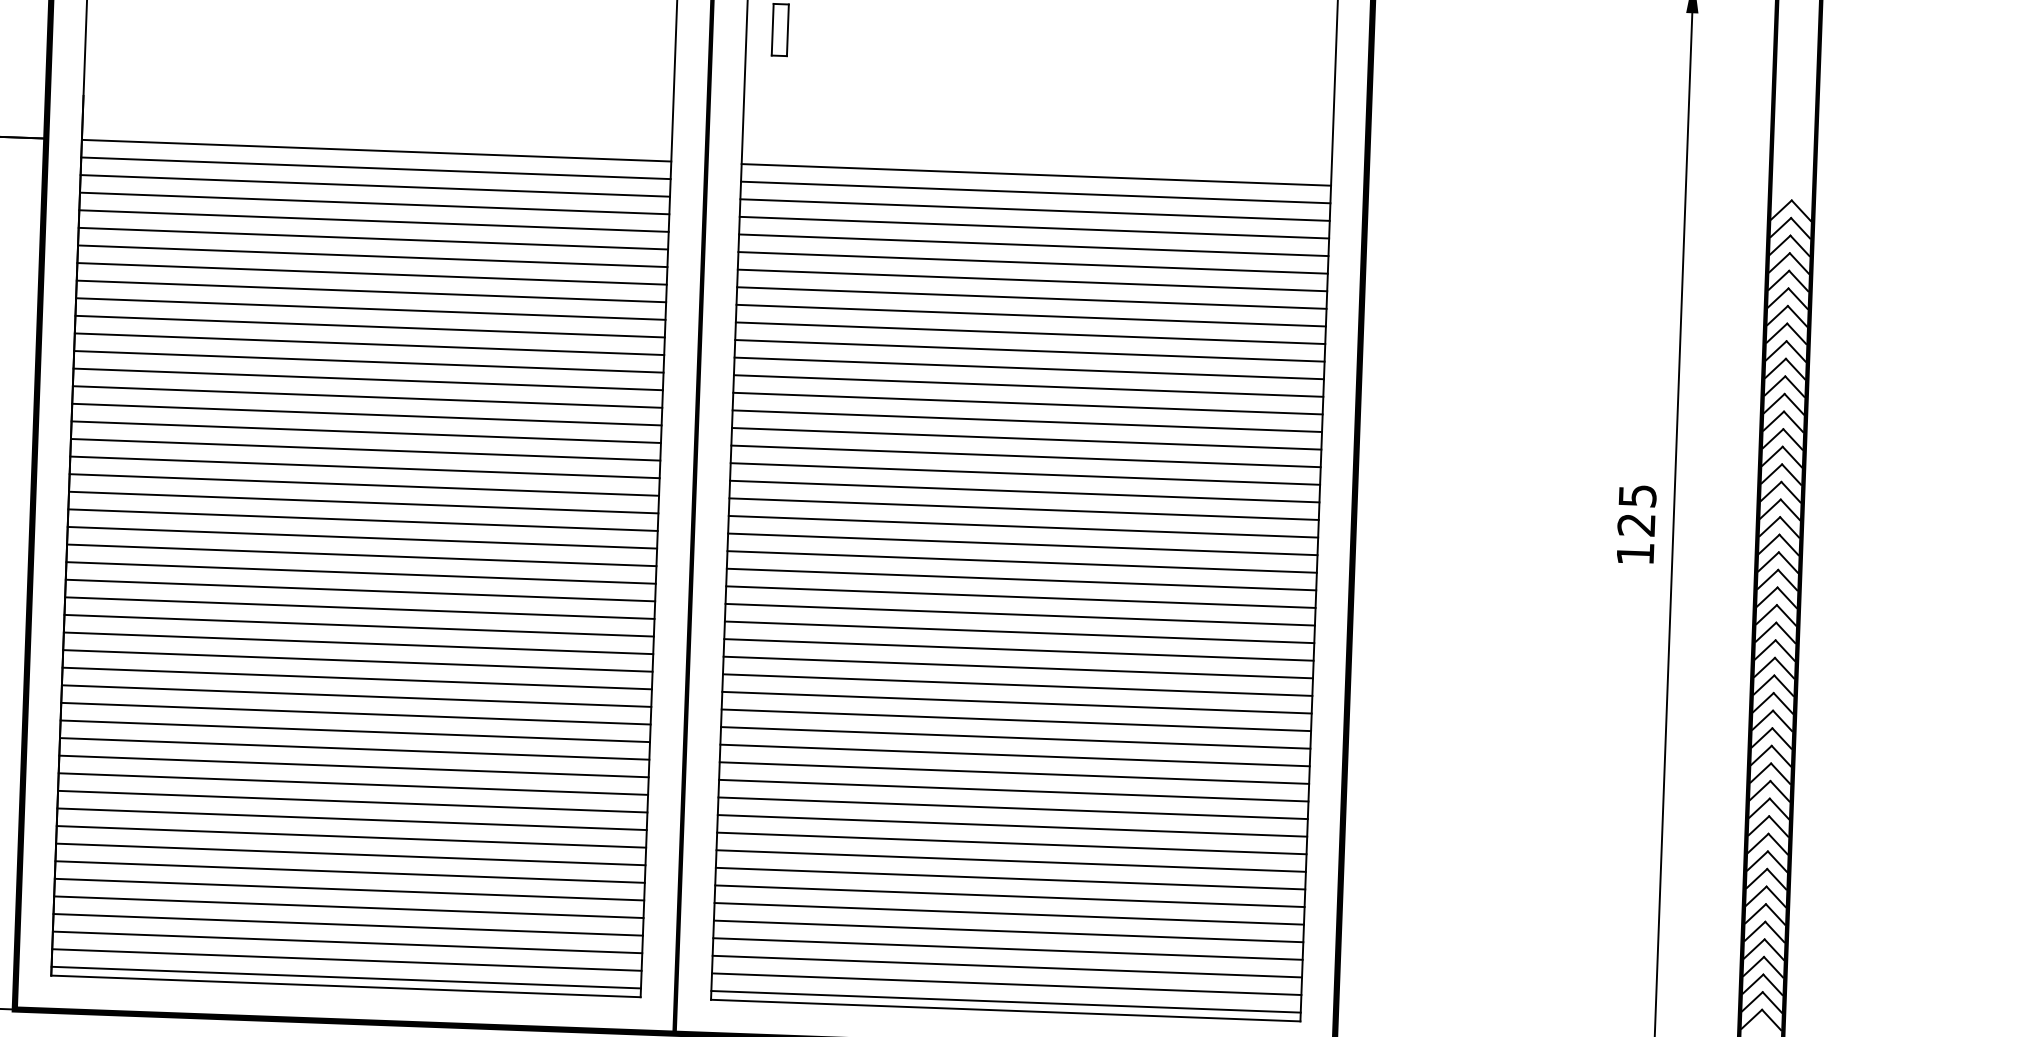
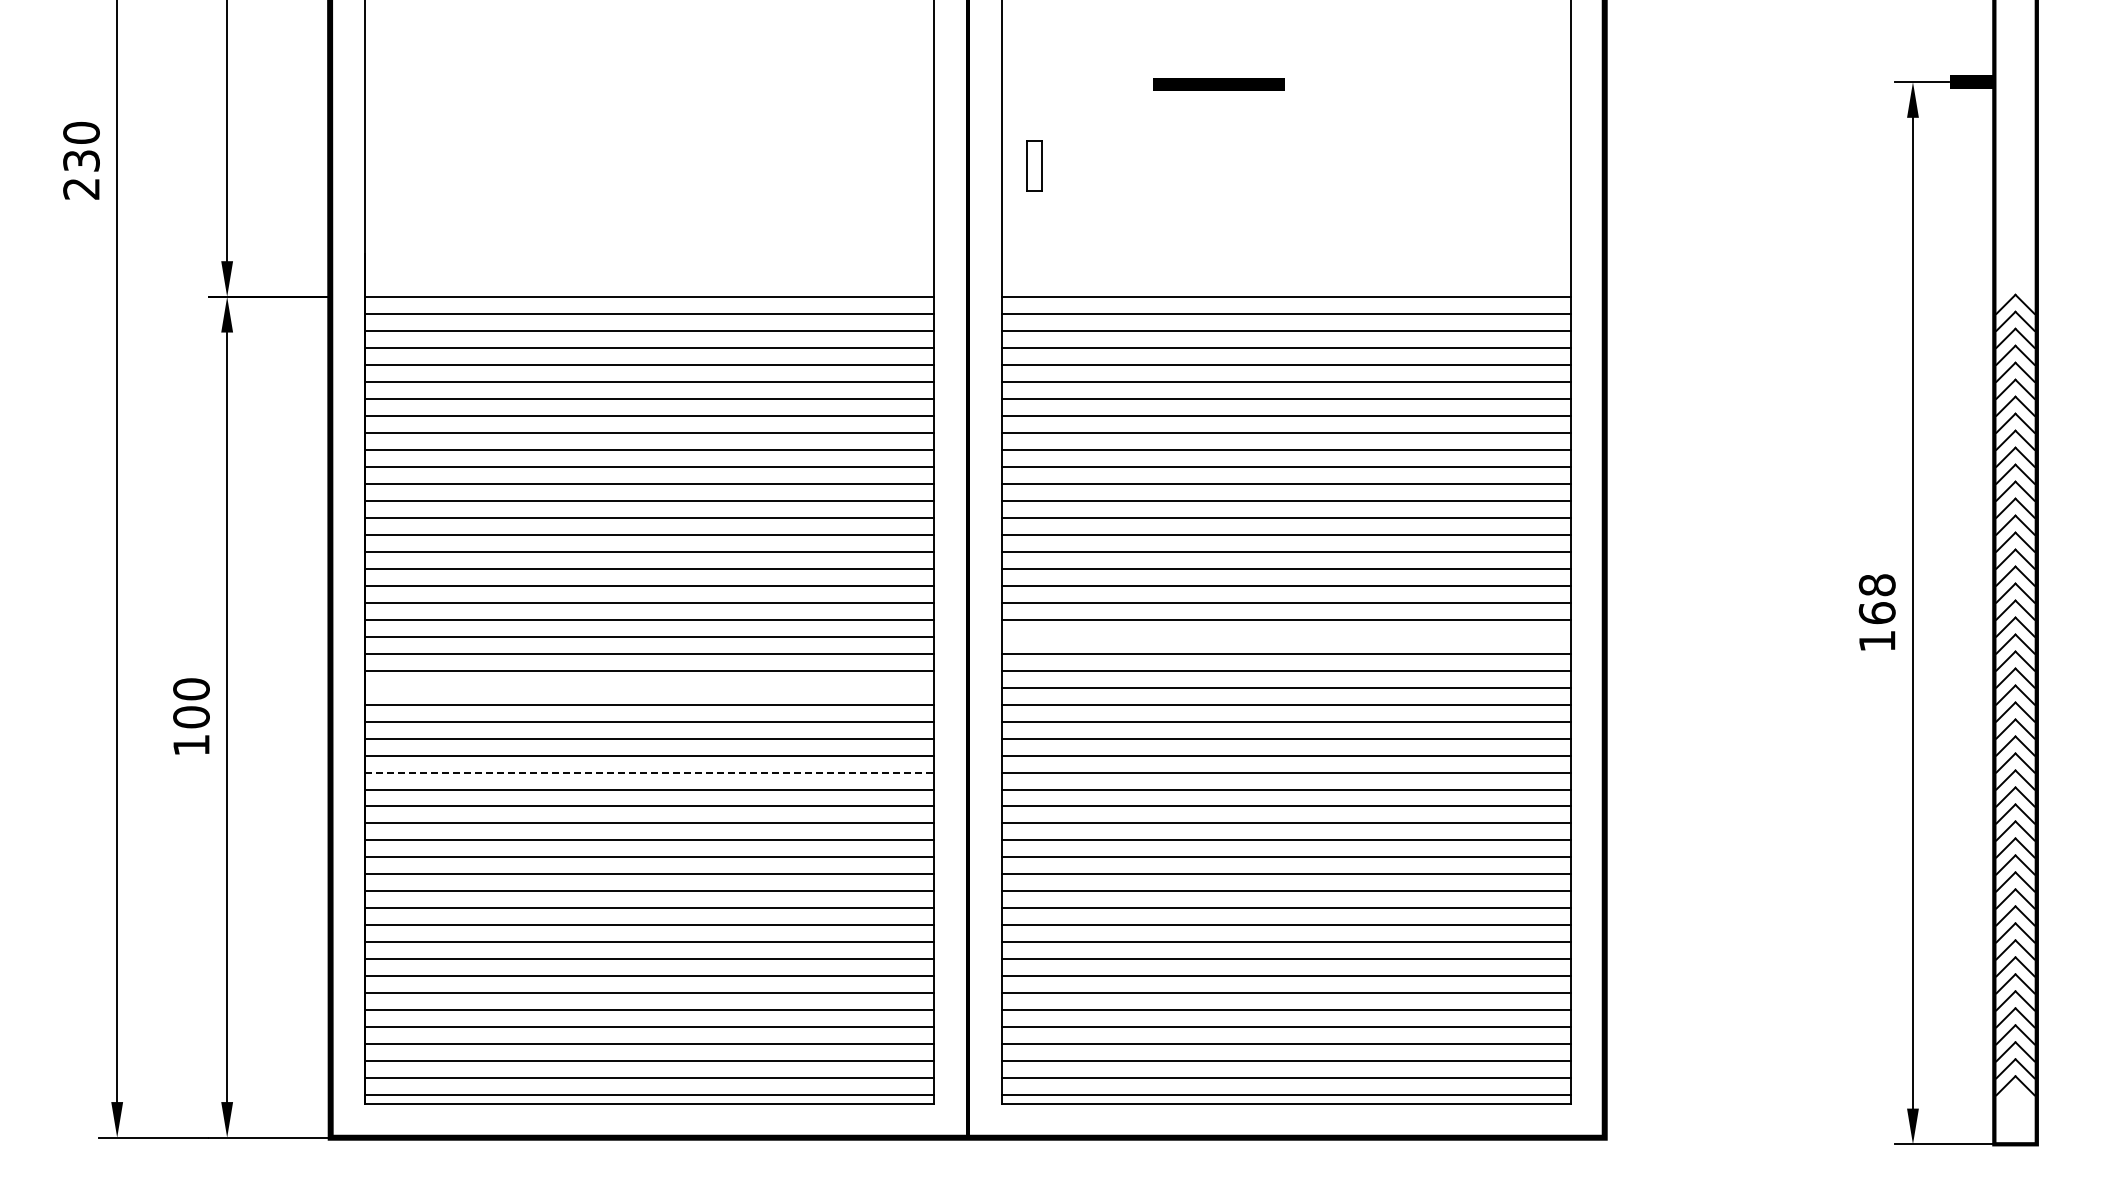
text: (1636, 510) -> (1876, 599), 125 -> 168
line: (1022, 526) -> (1285, 636), removed
line: (361, 555) -> (648, 687), removed
line: (358, 643) -> (649, 772), solid -> dashed

